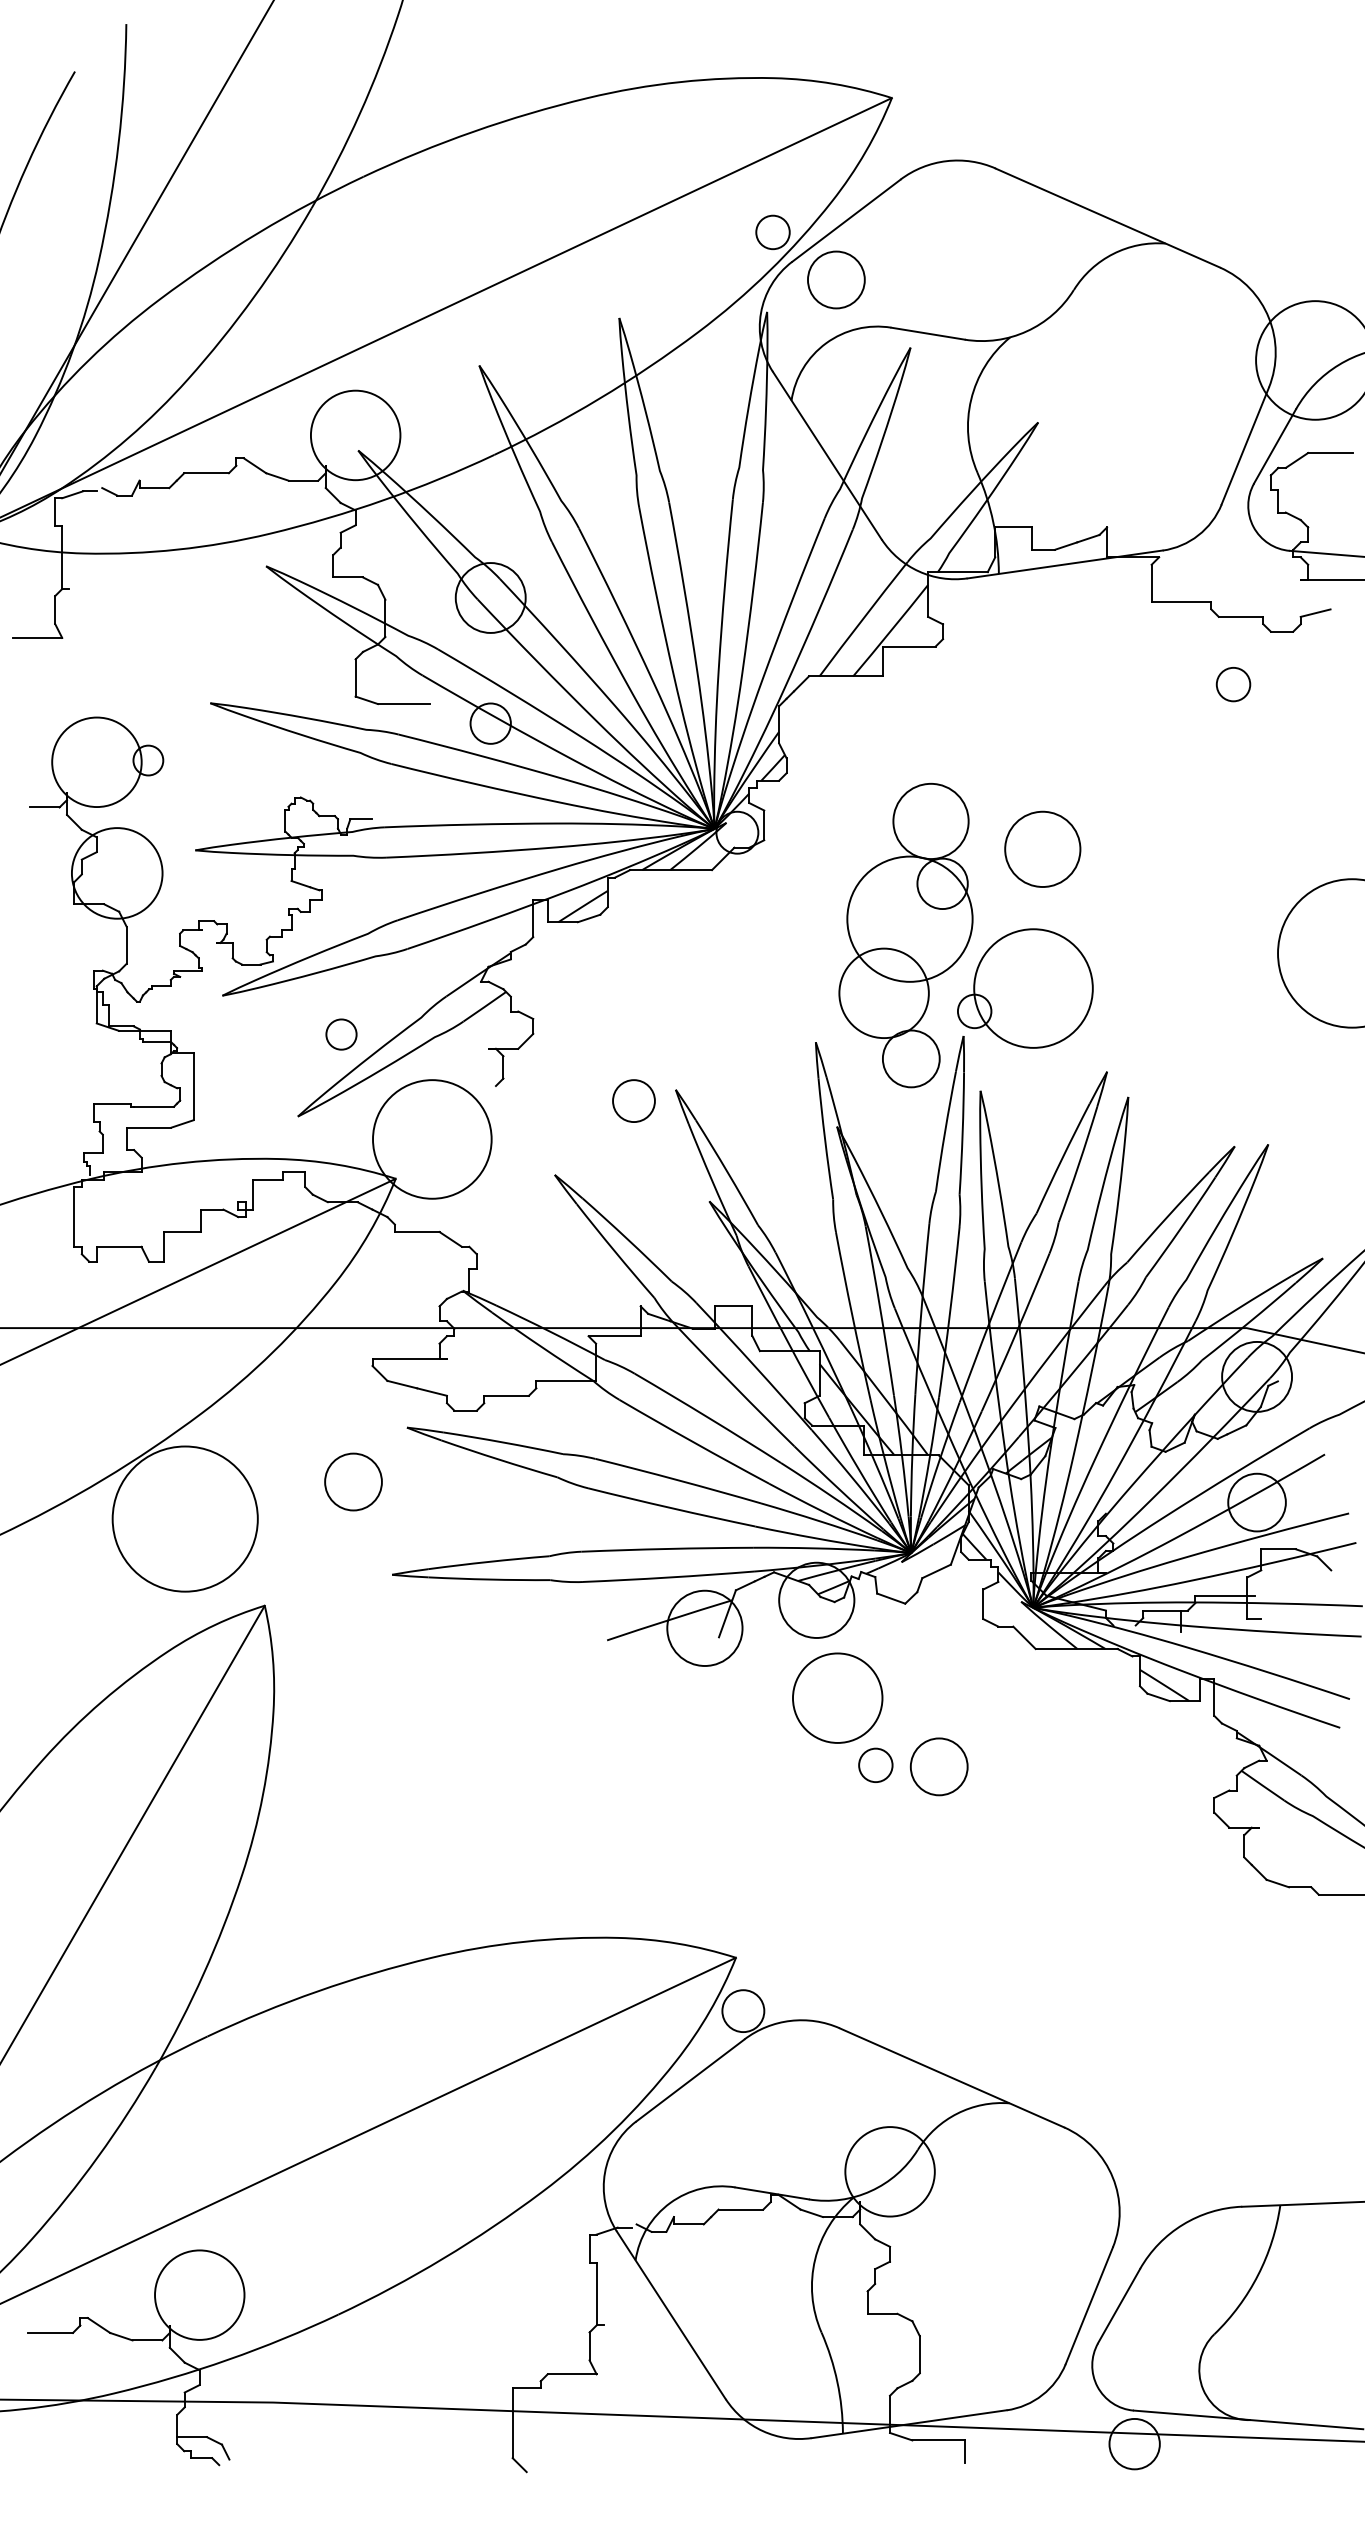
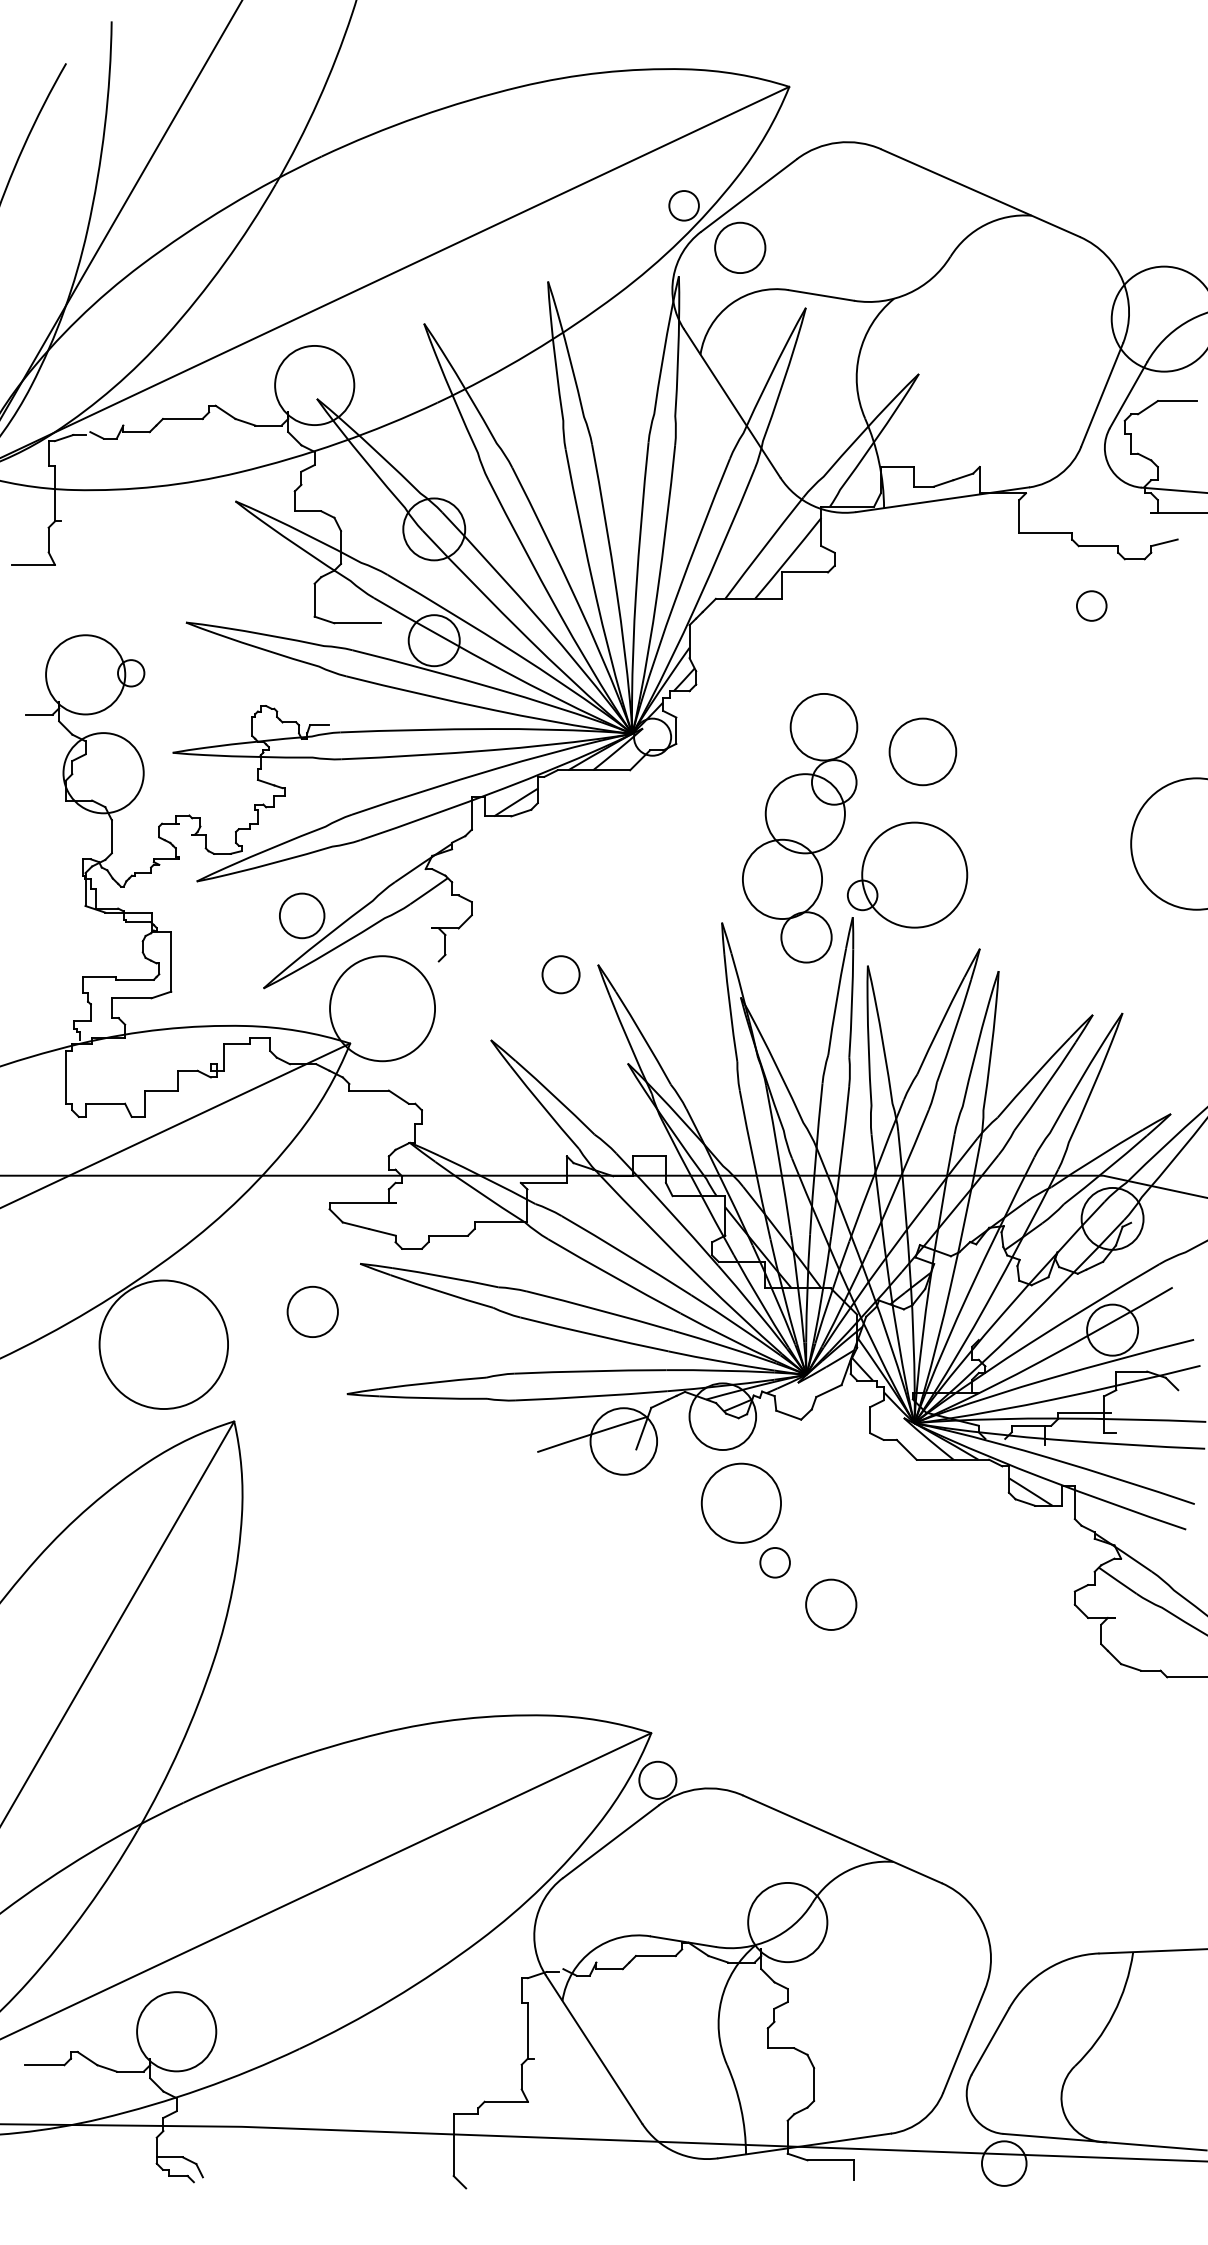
circle: (490, 723) -> (434, 640), size x1.43
circle: (909, 918) -> (804, 813), size x0.71
circle: (341, 1034) -> (302, 915), size x1.67
circle: (938, 1766) -> (830, 1604), moved

